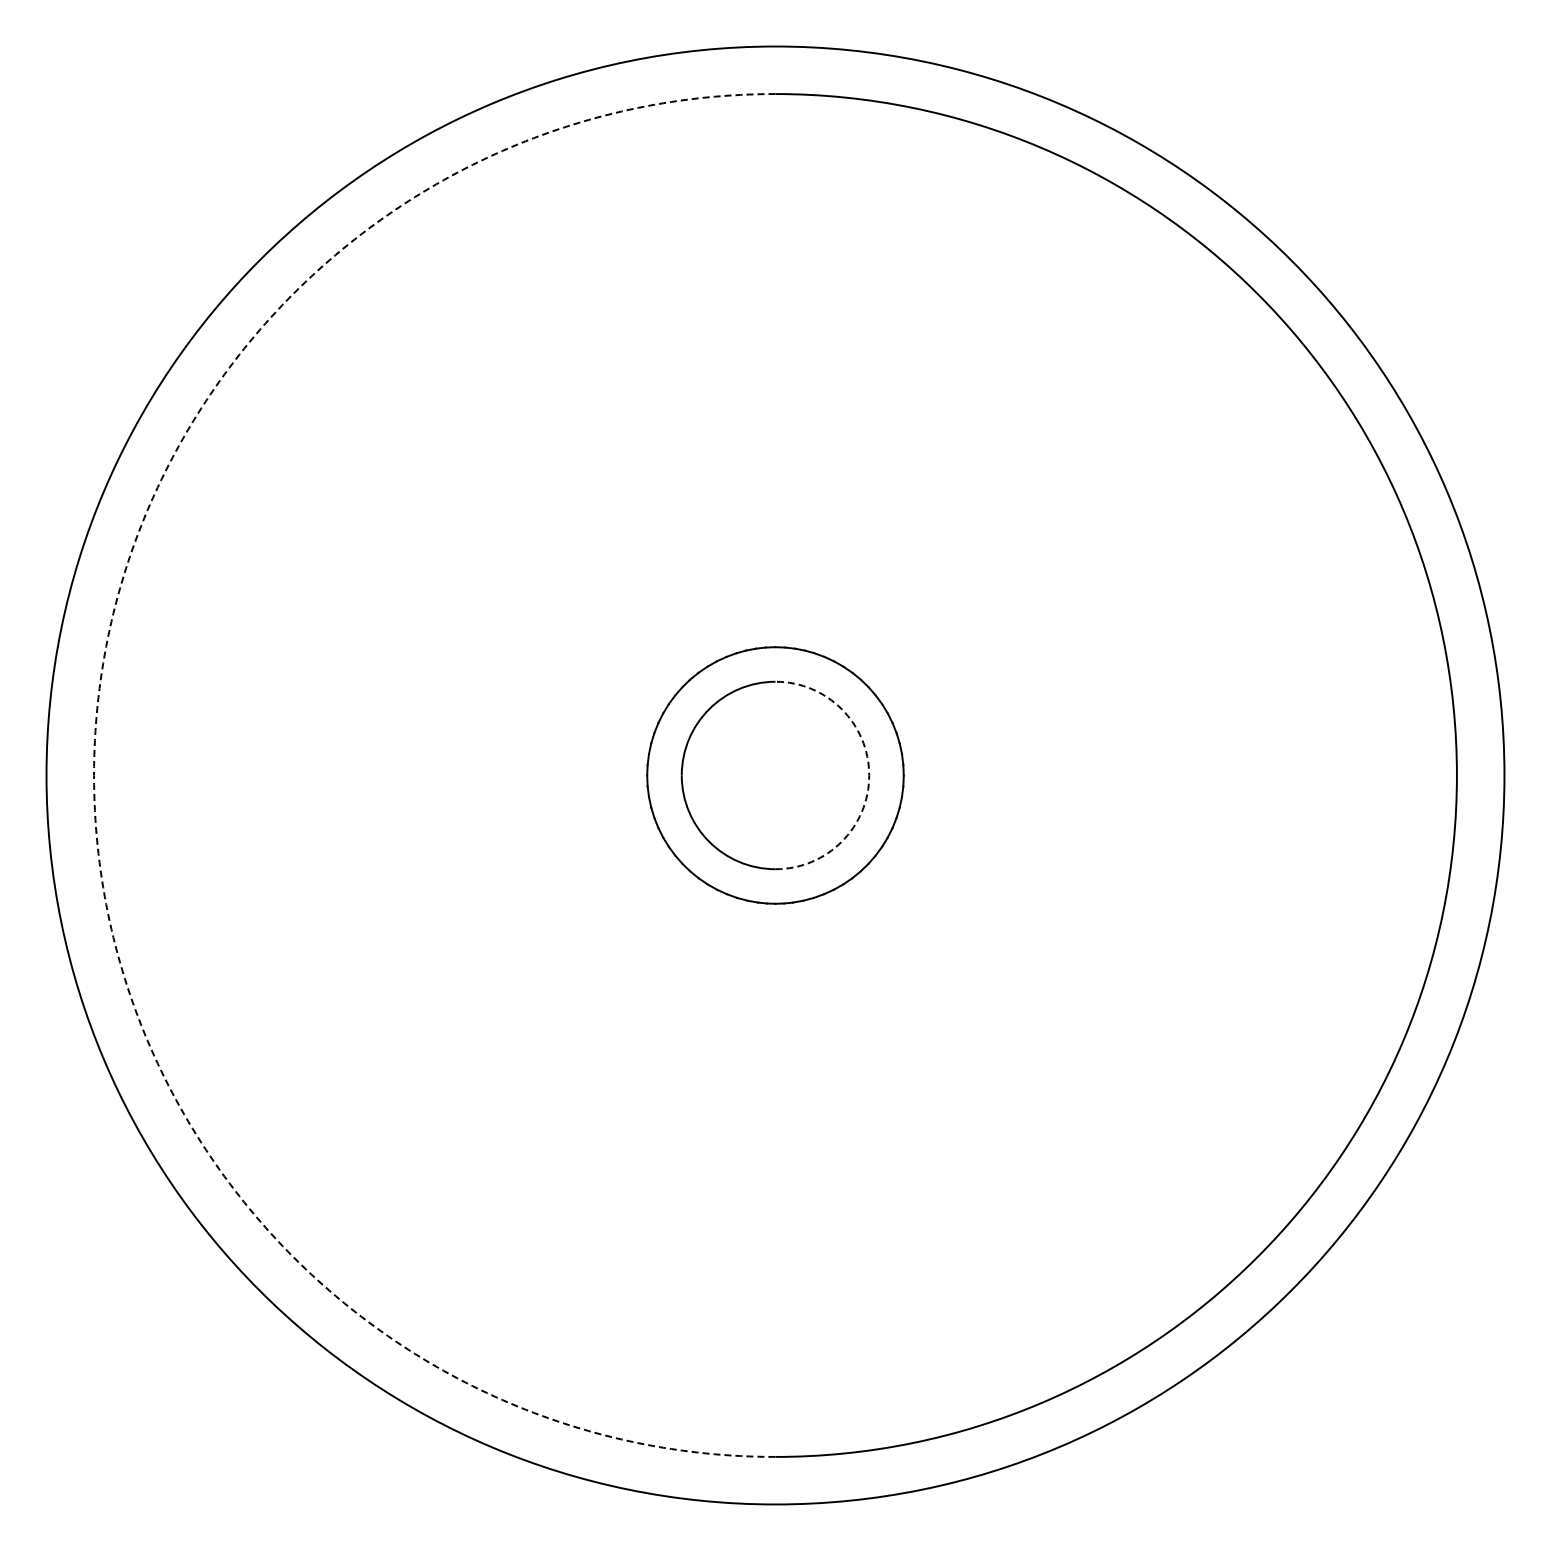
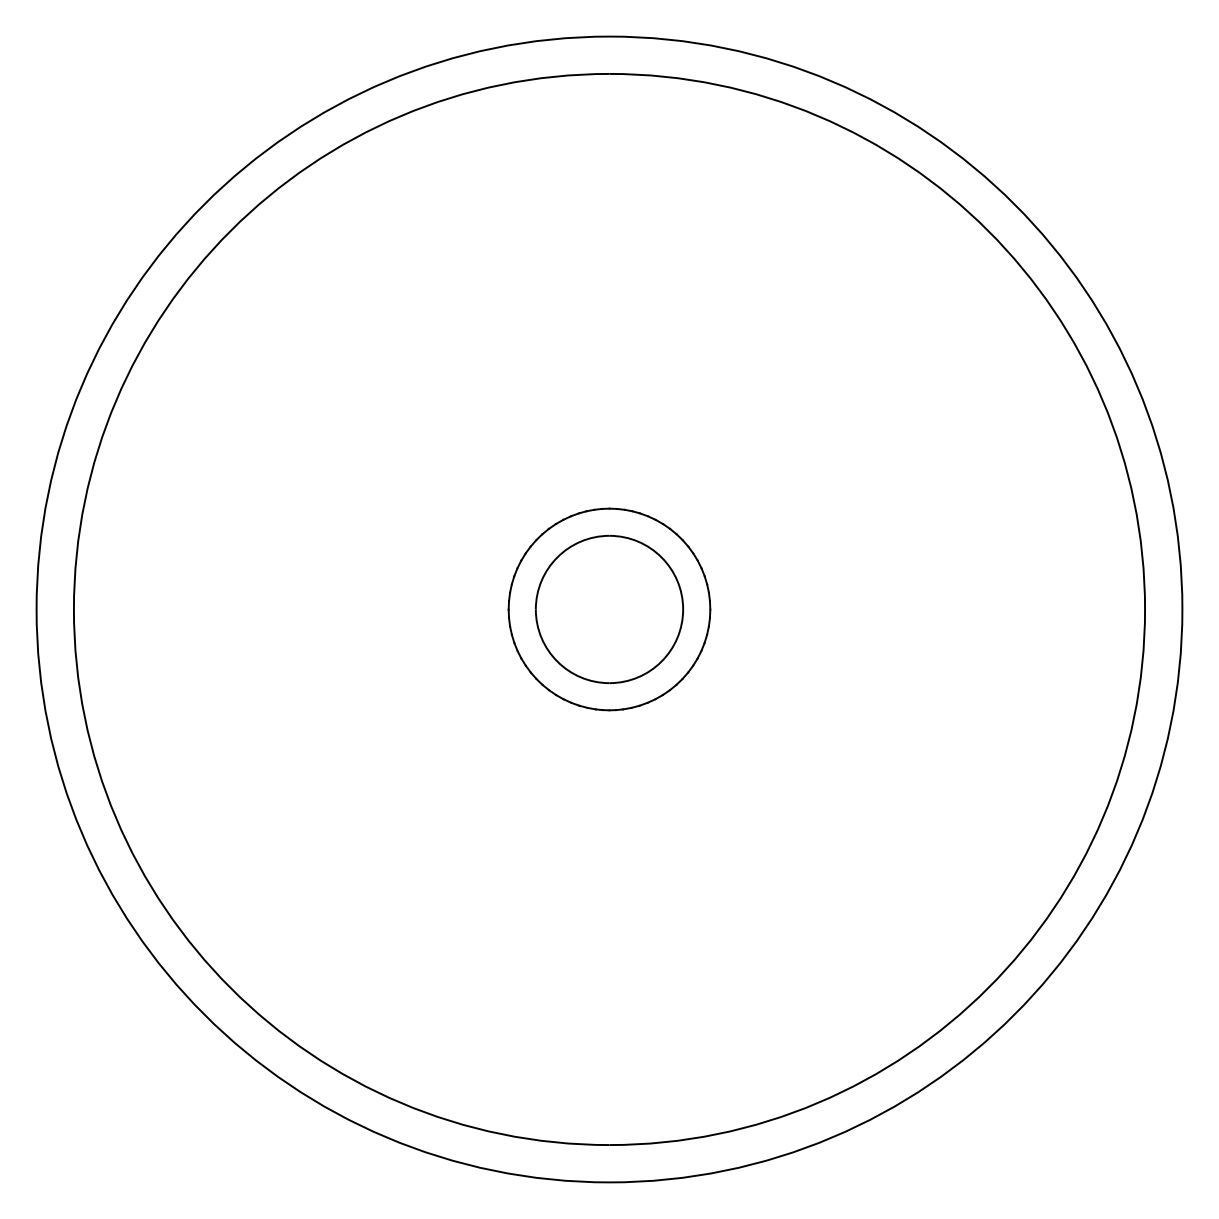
arc: (94, 775) -> (74, 609), dashed -> solid
arc: (869, 775) -> (683, 609), dashed -> solid

